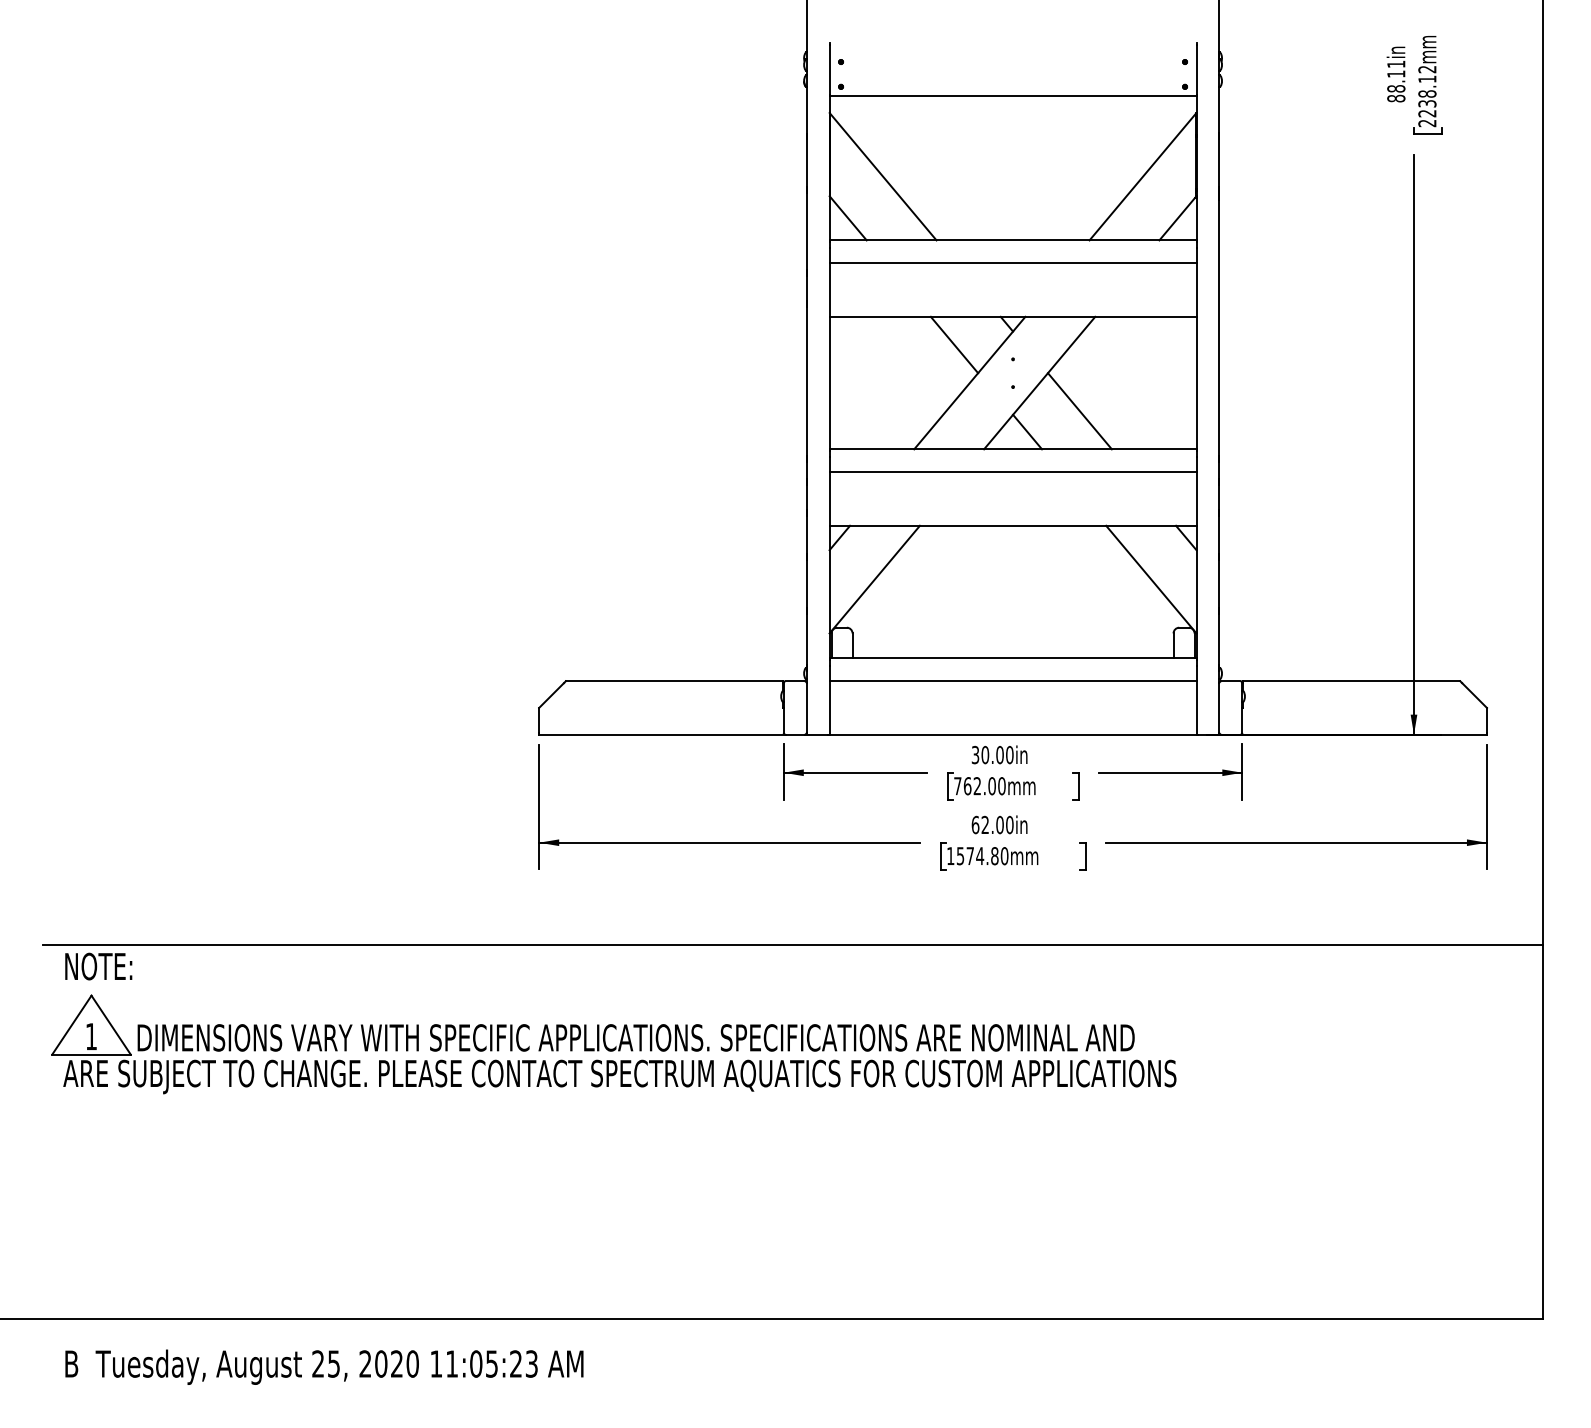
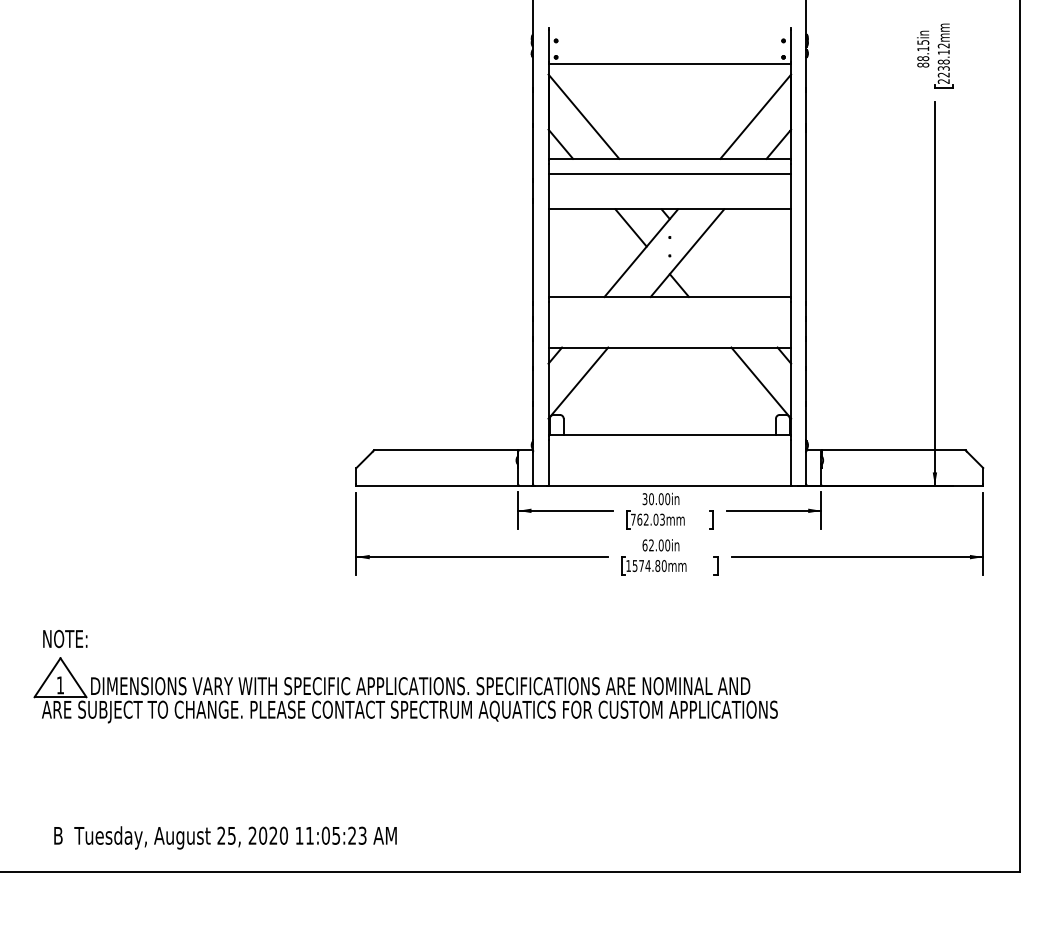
text: (1396, 64) -> (923, 42), 88.11in -> 88.15in
line: (1079, 410) -> (713, 271), removed
line: (1012, 472) -> (669, 312), removed
line: (1012, 681) -> (669, 450), removed
text: (1001, 785) -> (662, 519), 762.00mm -> 762.03mm
line: (793, 944) -> (524, 624), removed
text: (324, 1366) -> (225, 837), moved

